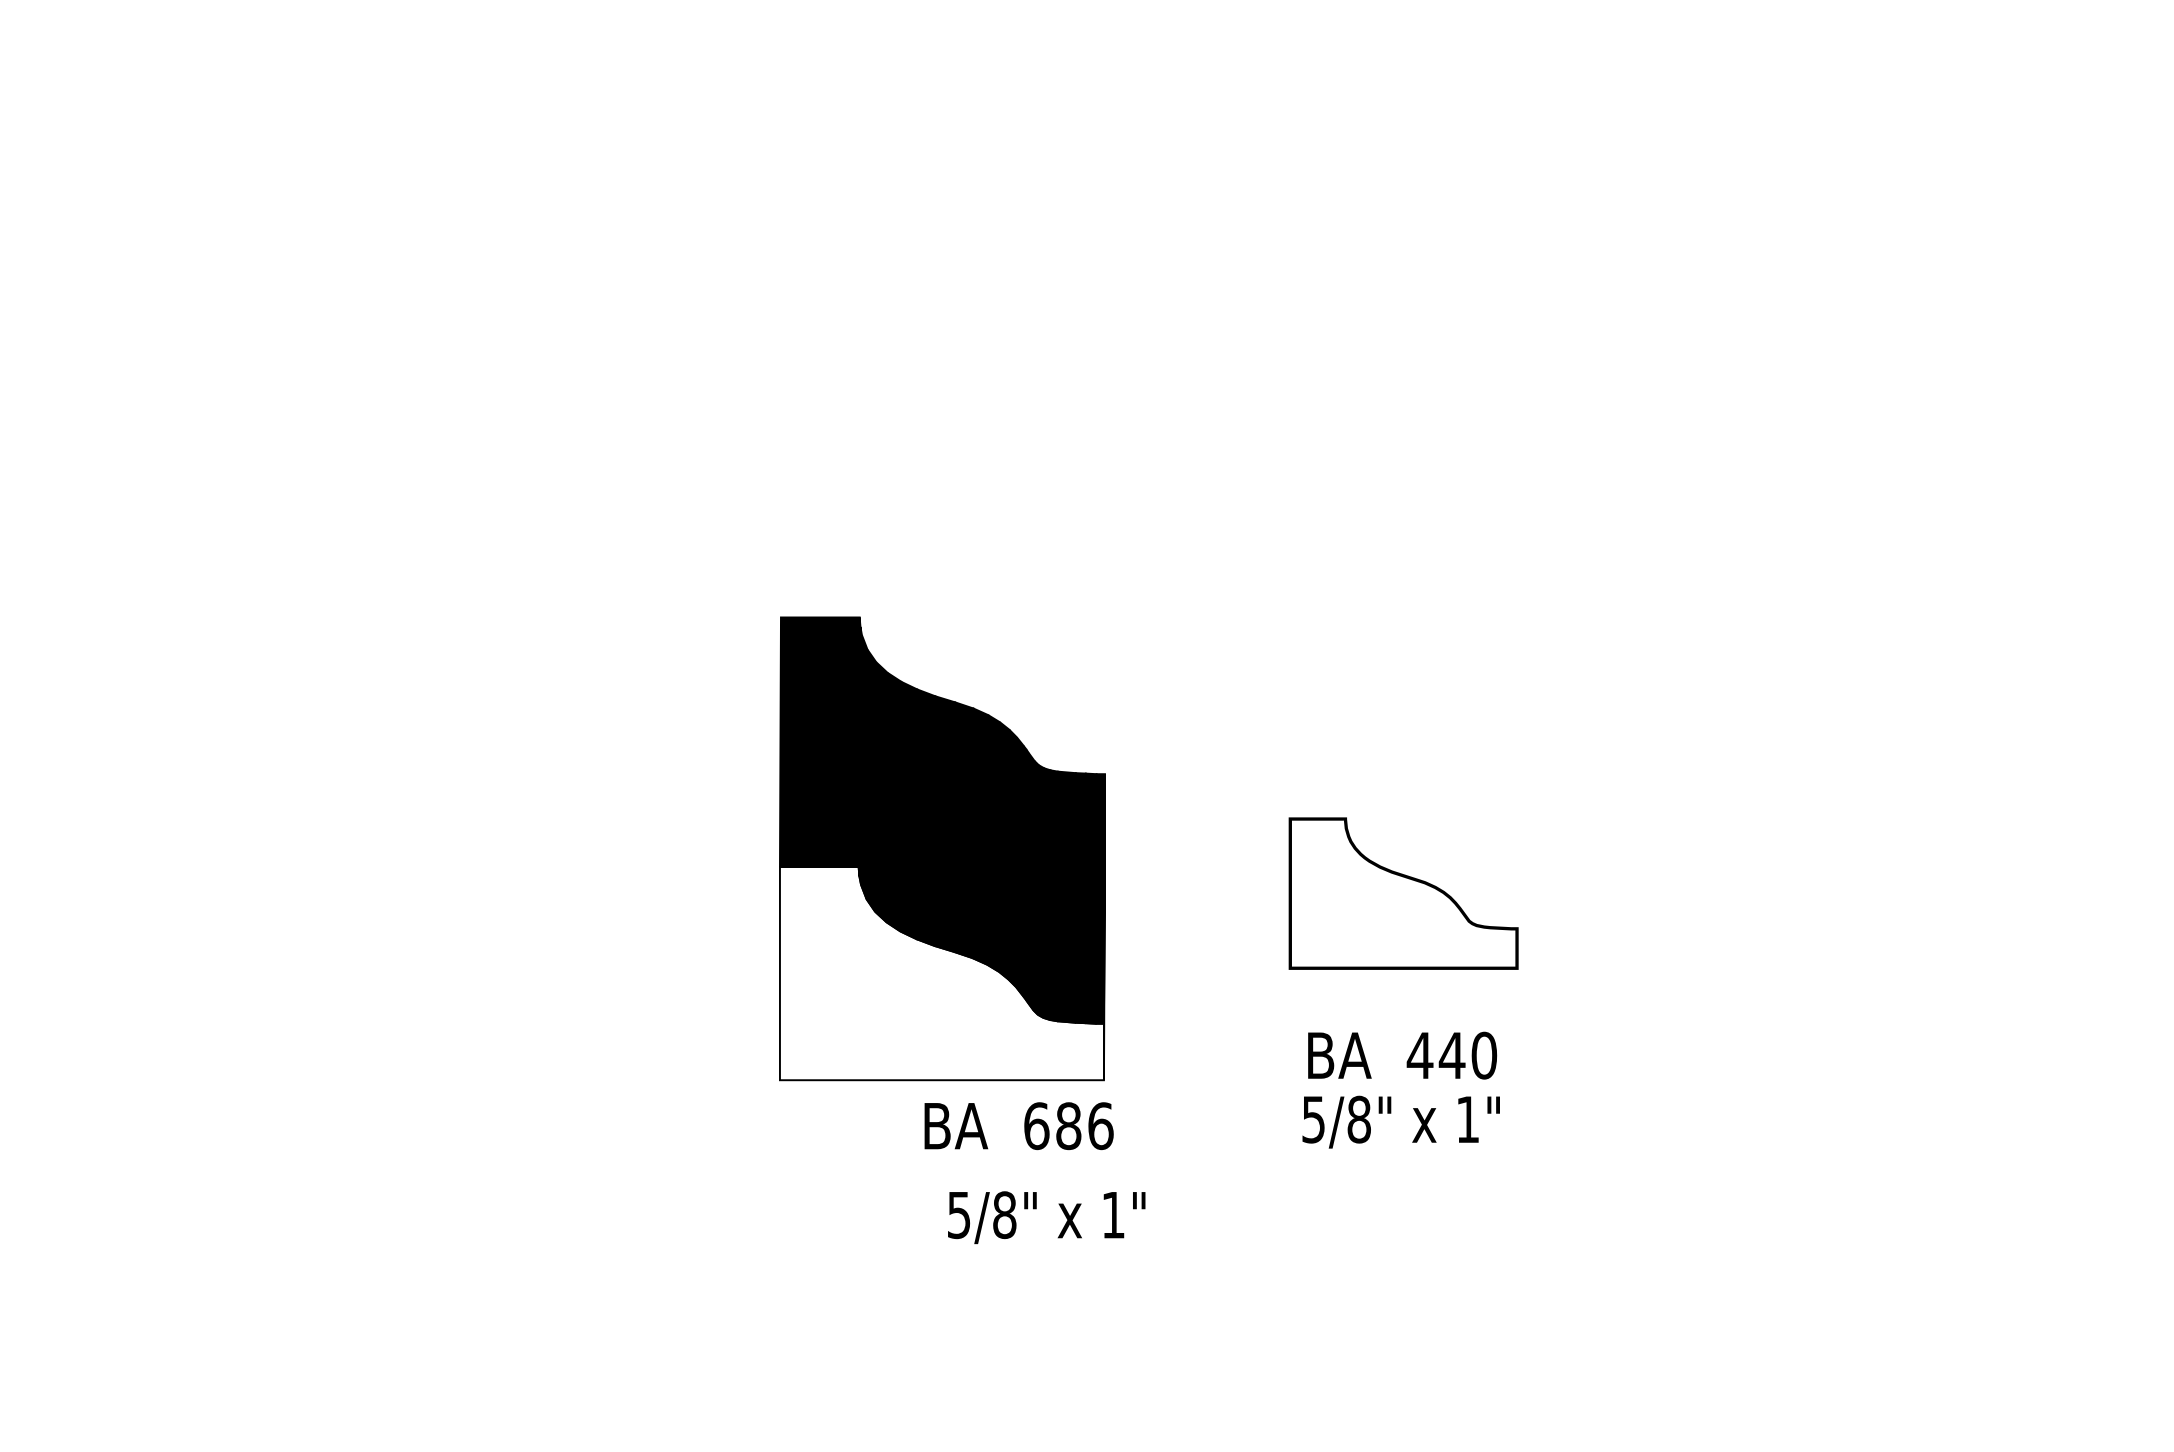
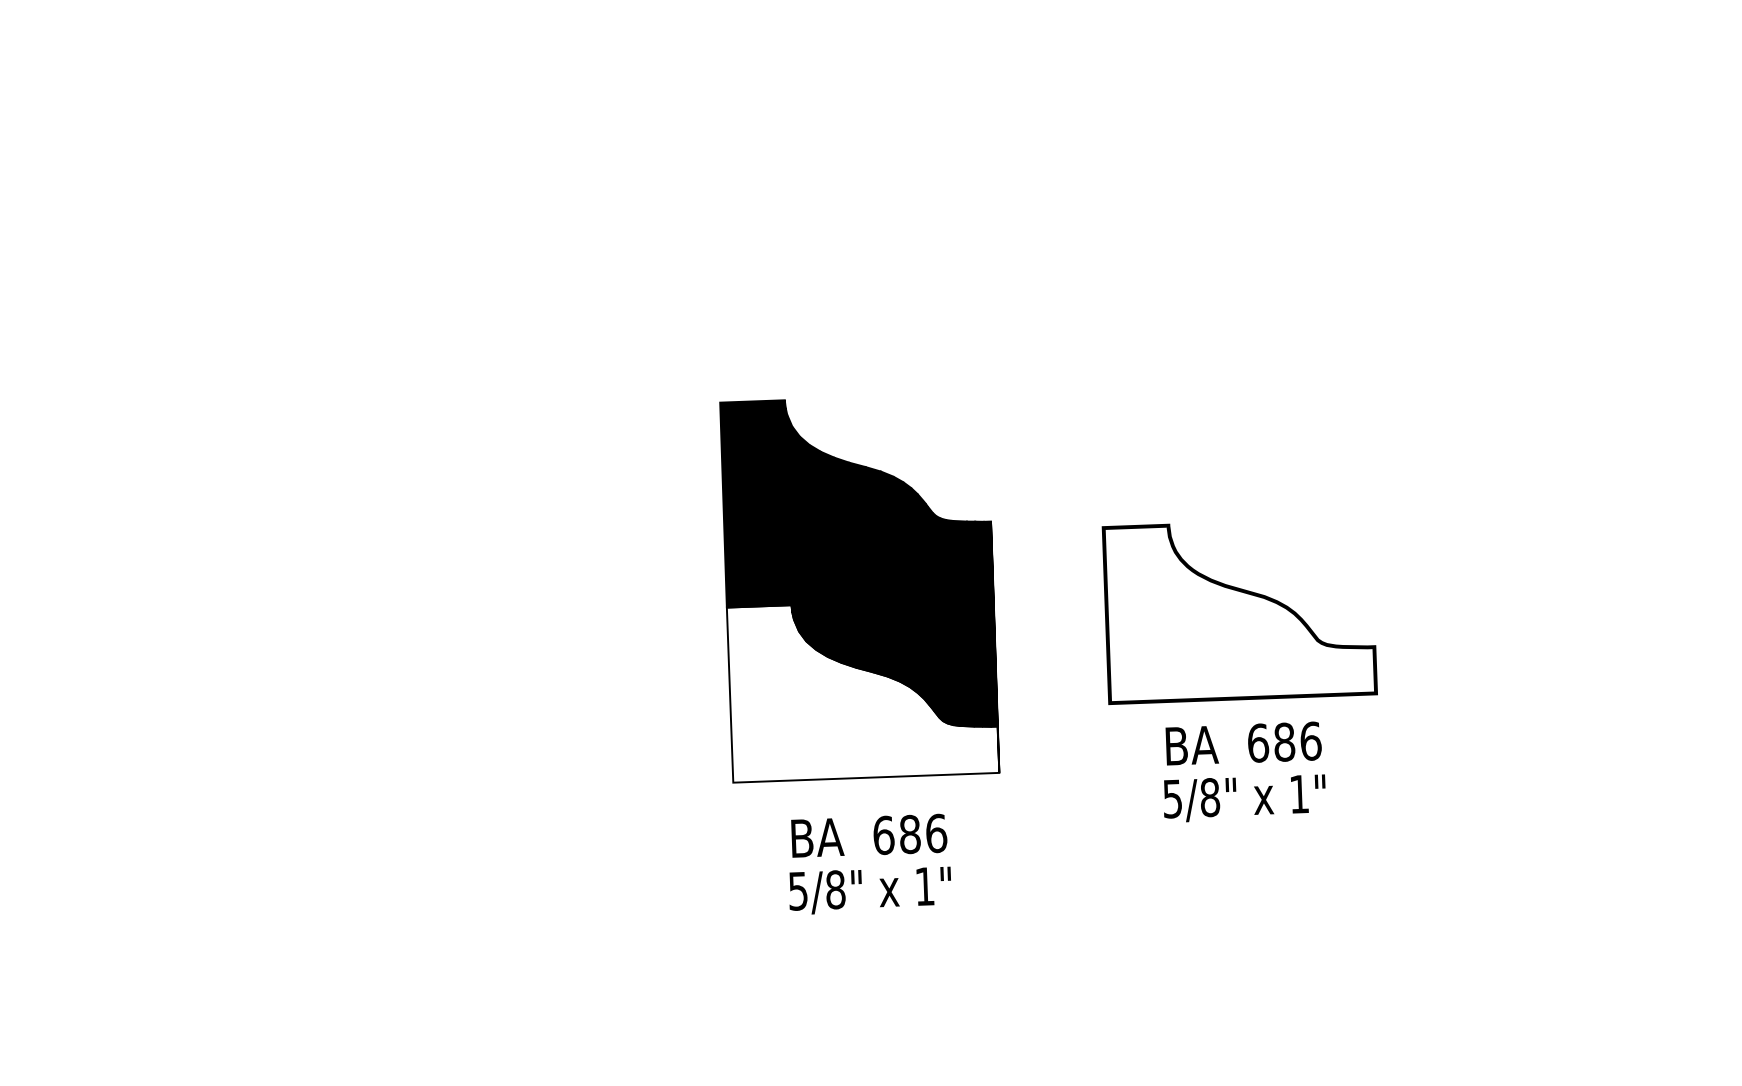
part: (1403, 893) -> (1239, 610), size x1.43
text: (1451, 1055) -> (1283, 742), 440 -> 686
text: (1018, 1126) -> (868, 836), moved
text: (1046, 1217) -> (870, 890), moved

